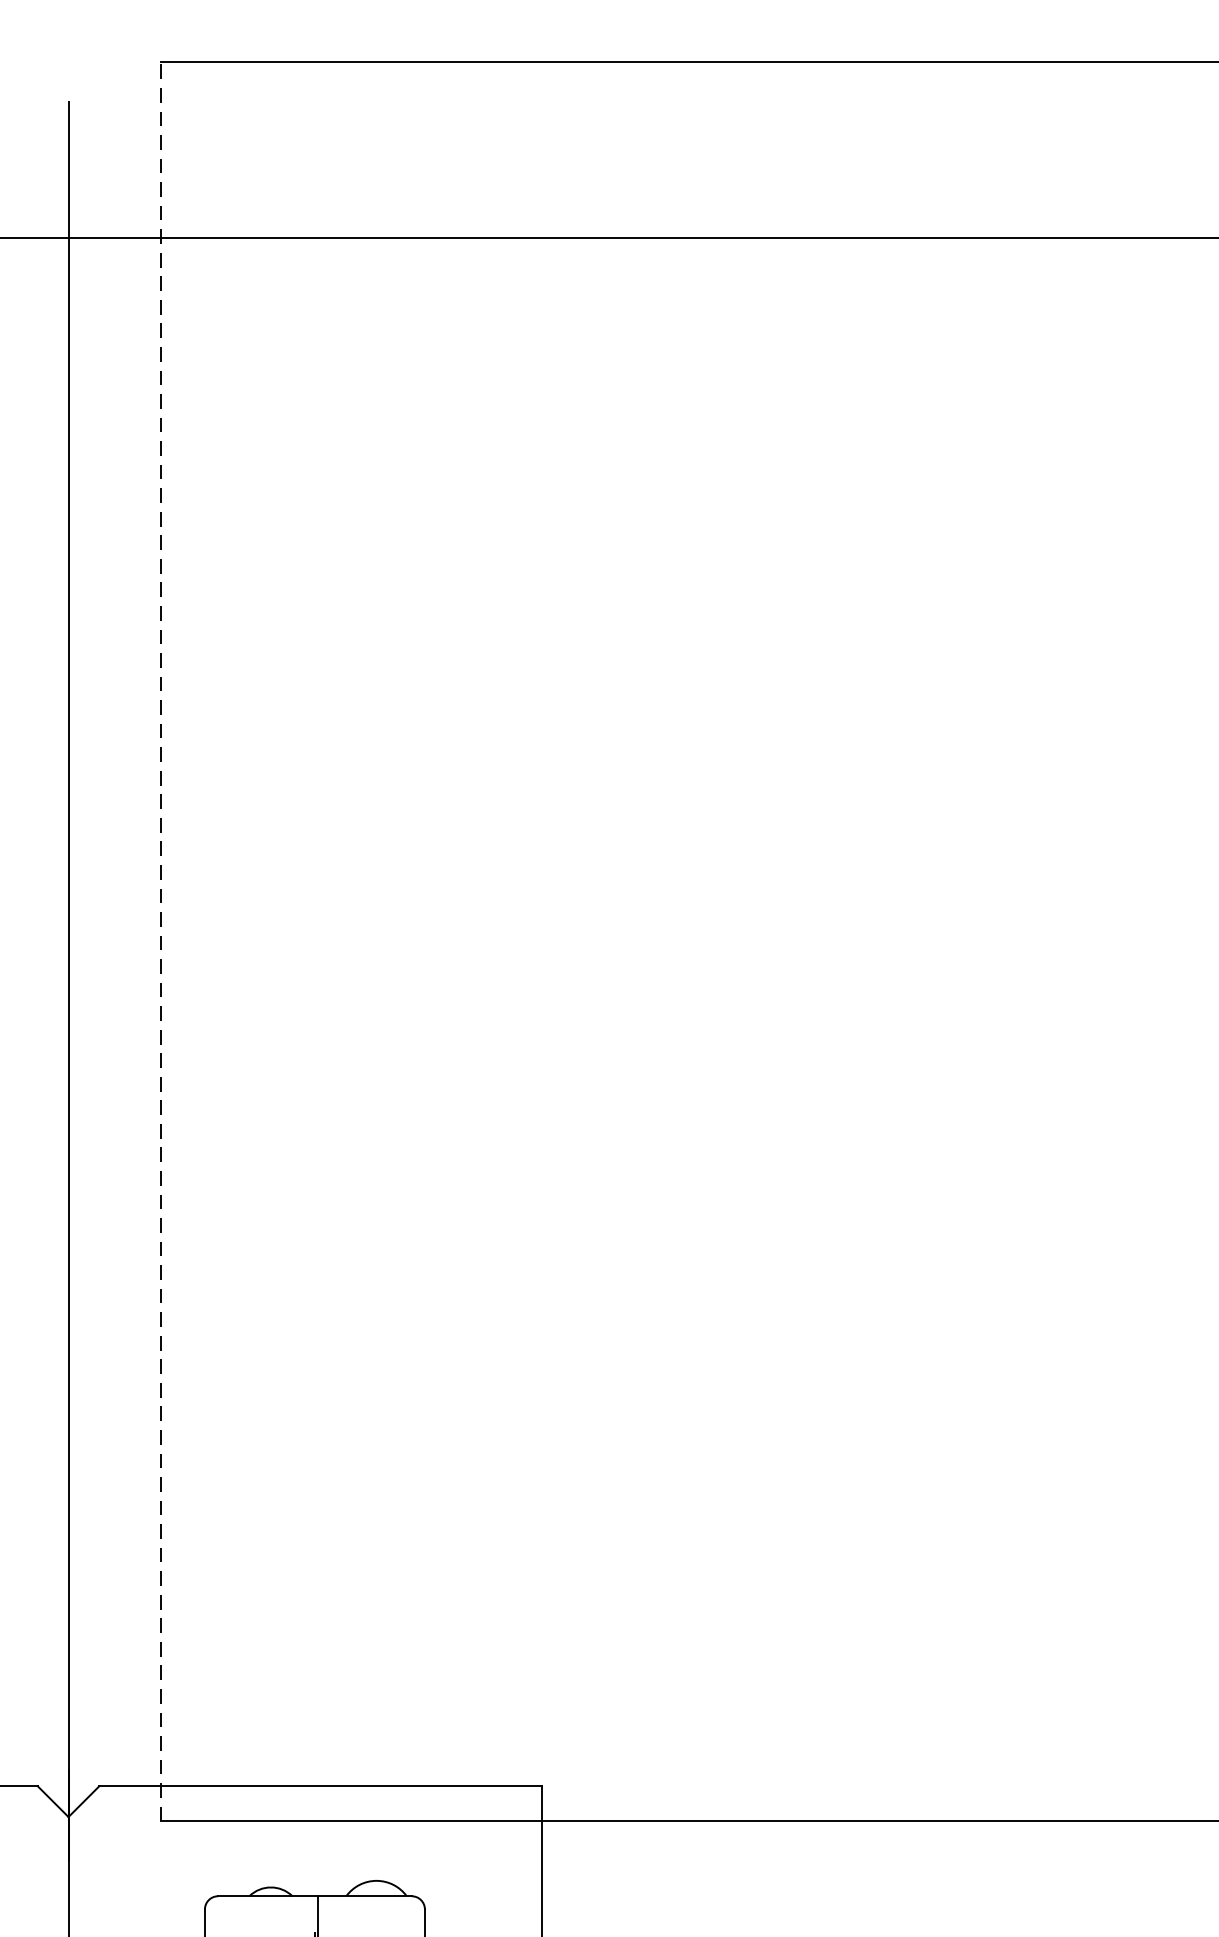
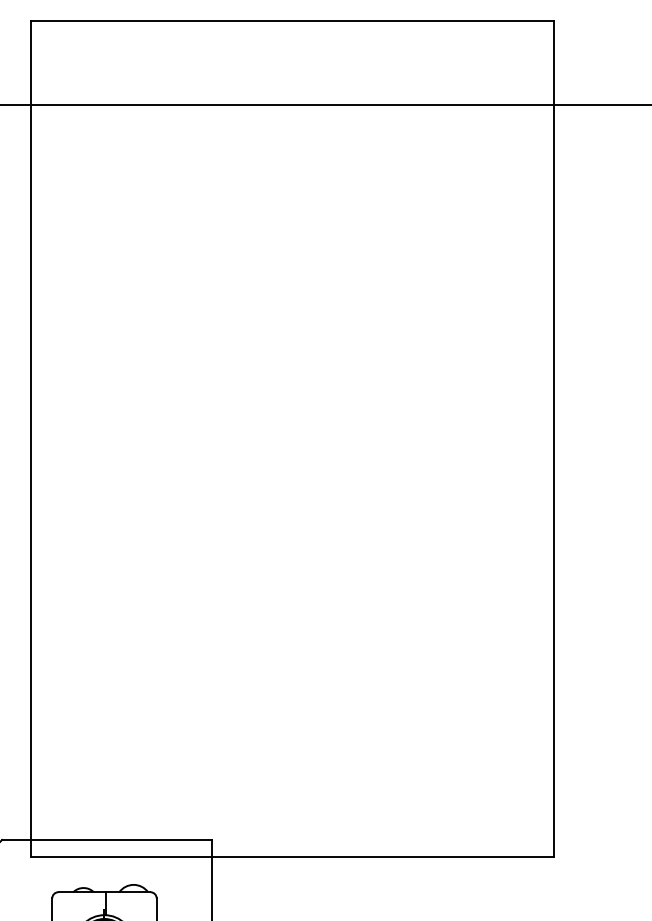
line: (161, 940) -> (31, 438), dashed -> solid

